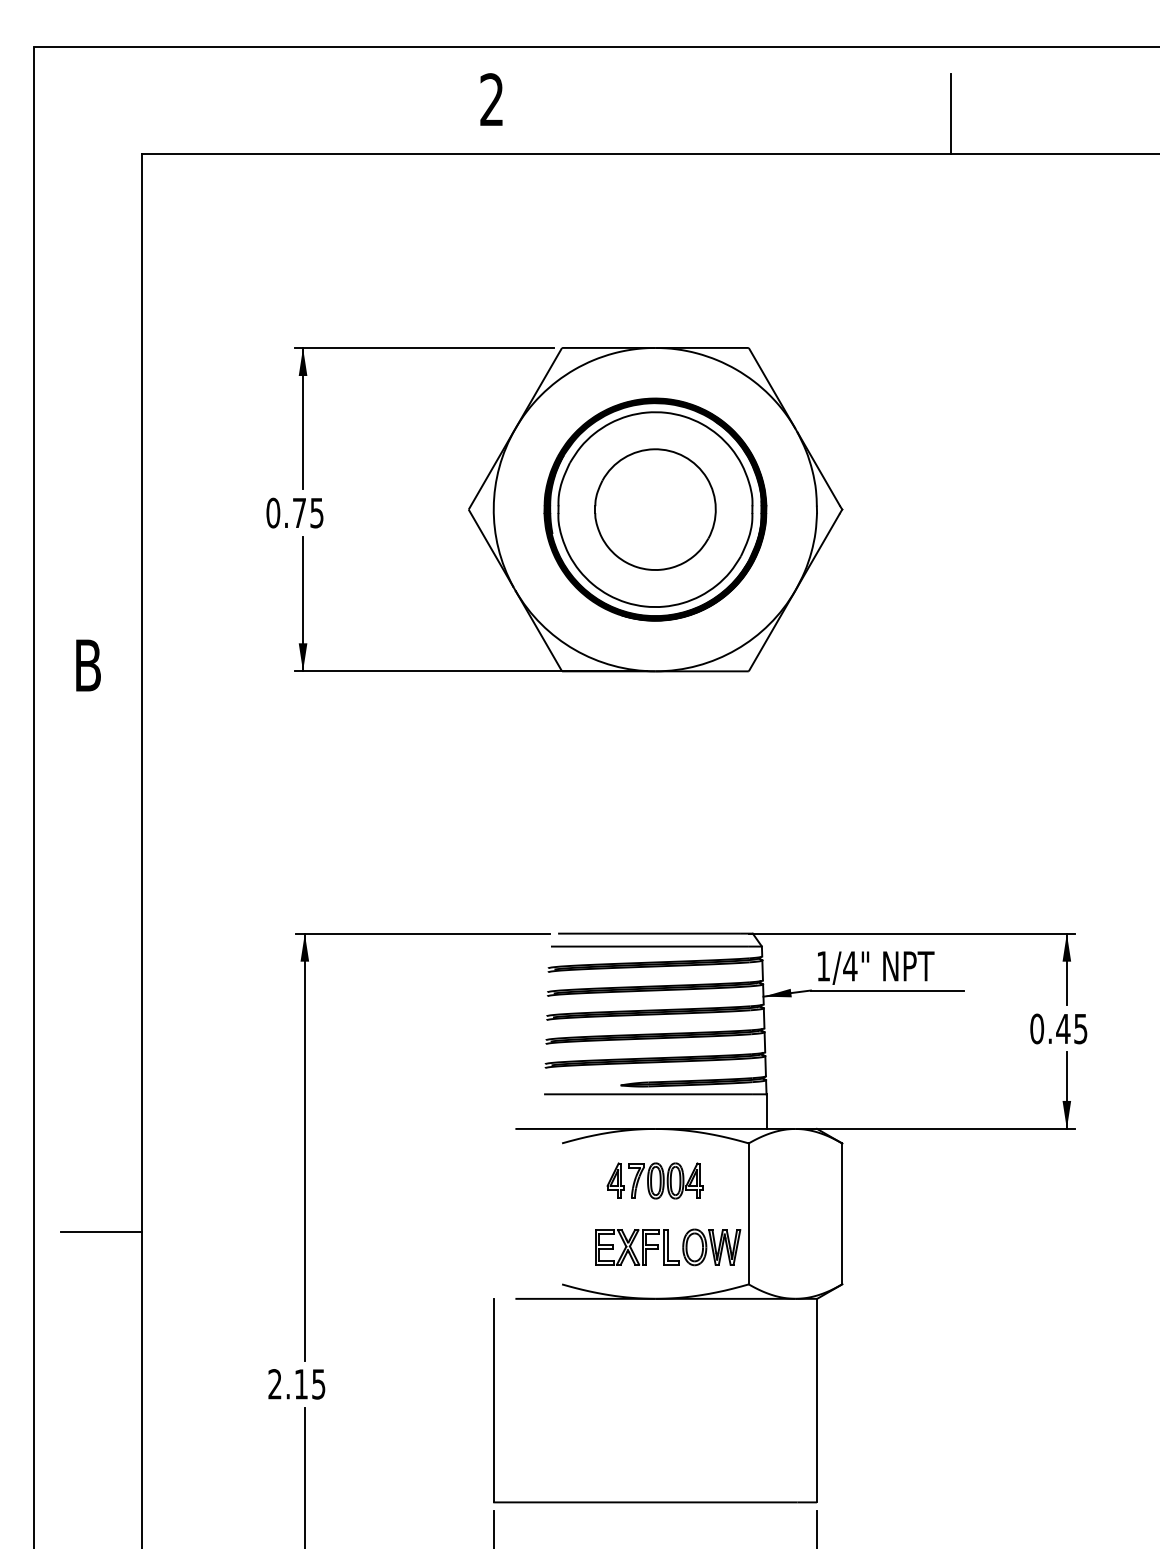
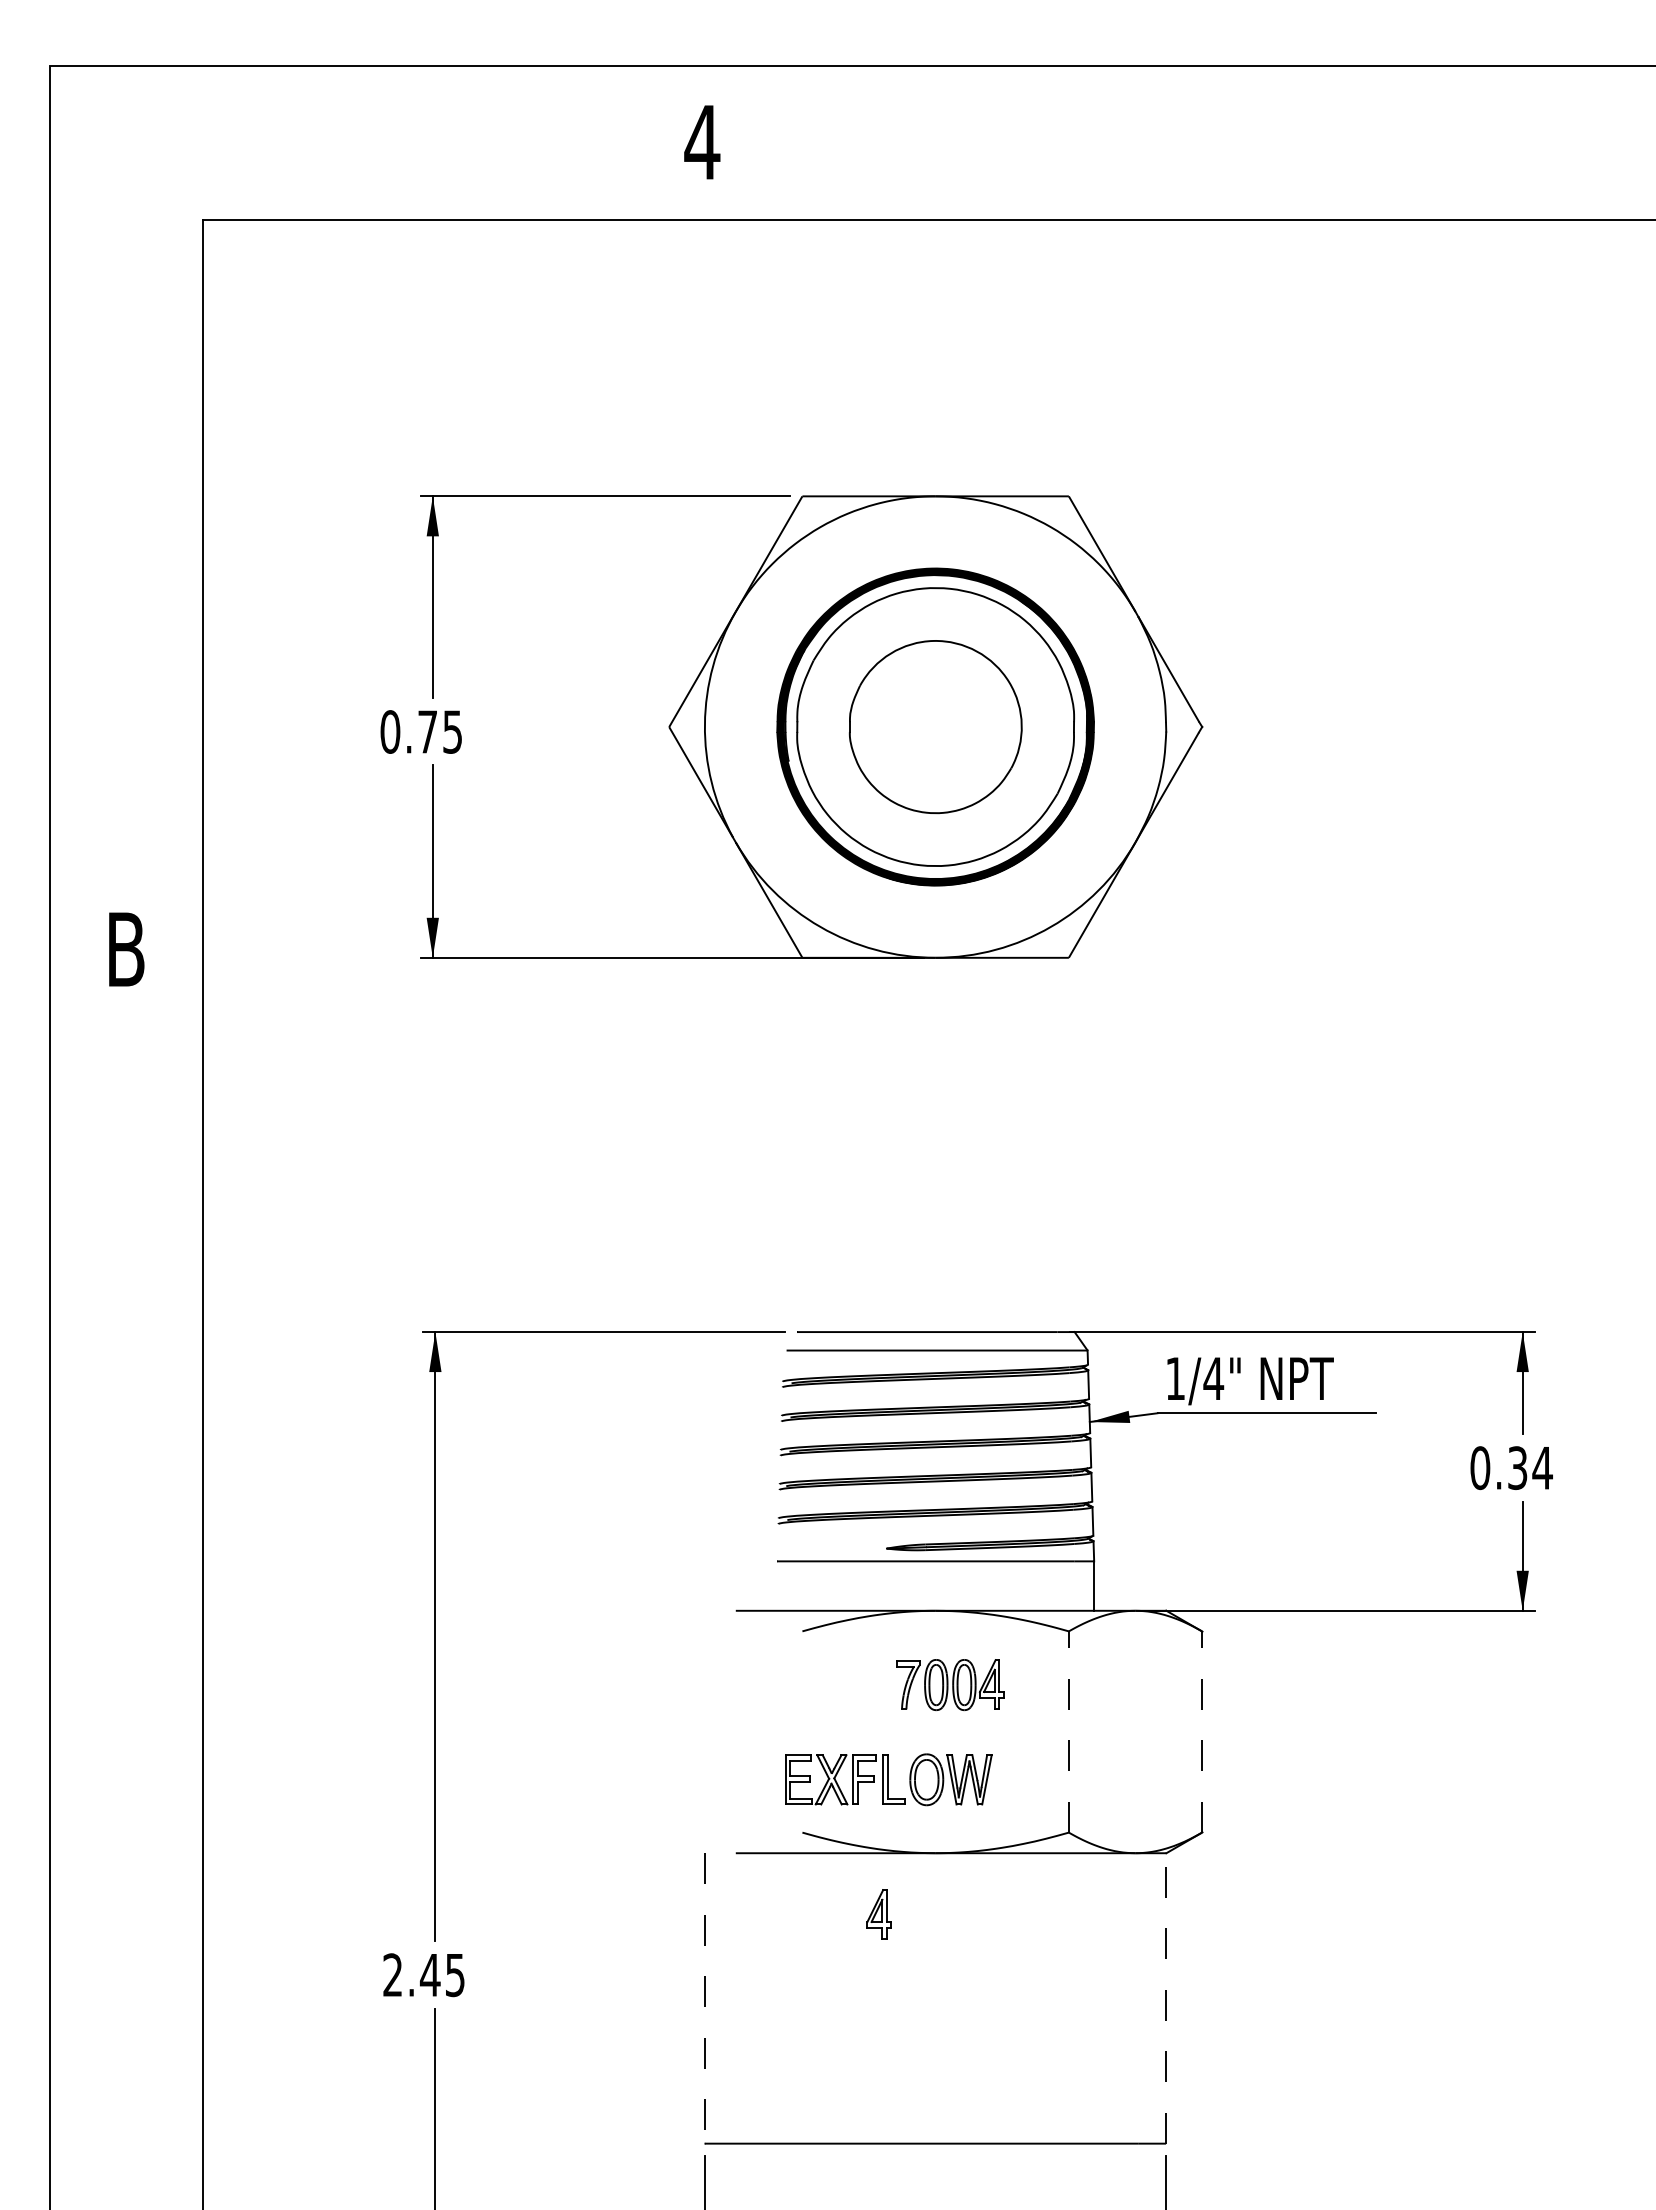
text: (492, 99) -> (702, 141), 2 -> 4
line: (951, 113) -> (1357, 162), removed
text: (1071, 1029) -> (1529, 1468), 0.45 -> 0.34
part: (615, 1180) -> (878, 1914), moved
line: (748, 1214) -> (1068, 1732), solid -> dashed
line: (842, 1214) -> (1202, 1732), solid -> dashed
line: (101, 1232) -> (145, 1758), removed
part: (667, 1247) -> (888, 1779), moved
text: (300, 1384) -> (429, 1975), 2.15 -> 2.45
line: (817, 1399) -> (1166, 1997), solid -> dashed
line: (493, 1400) -> (704, 1998), solid -> dashed

